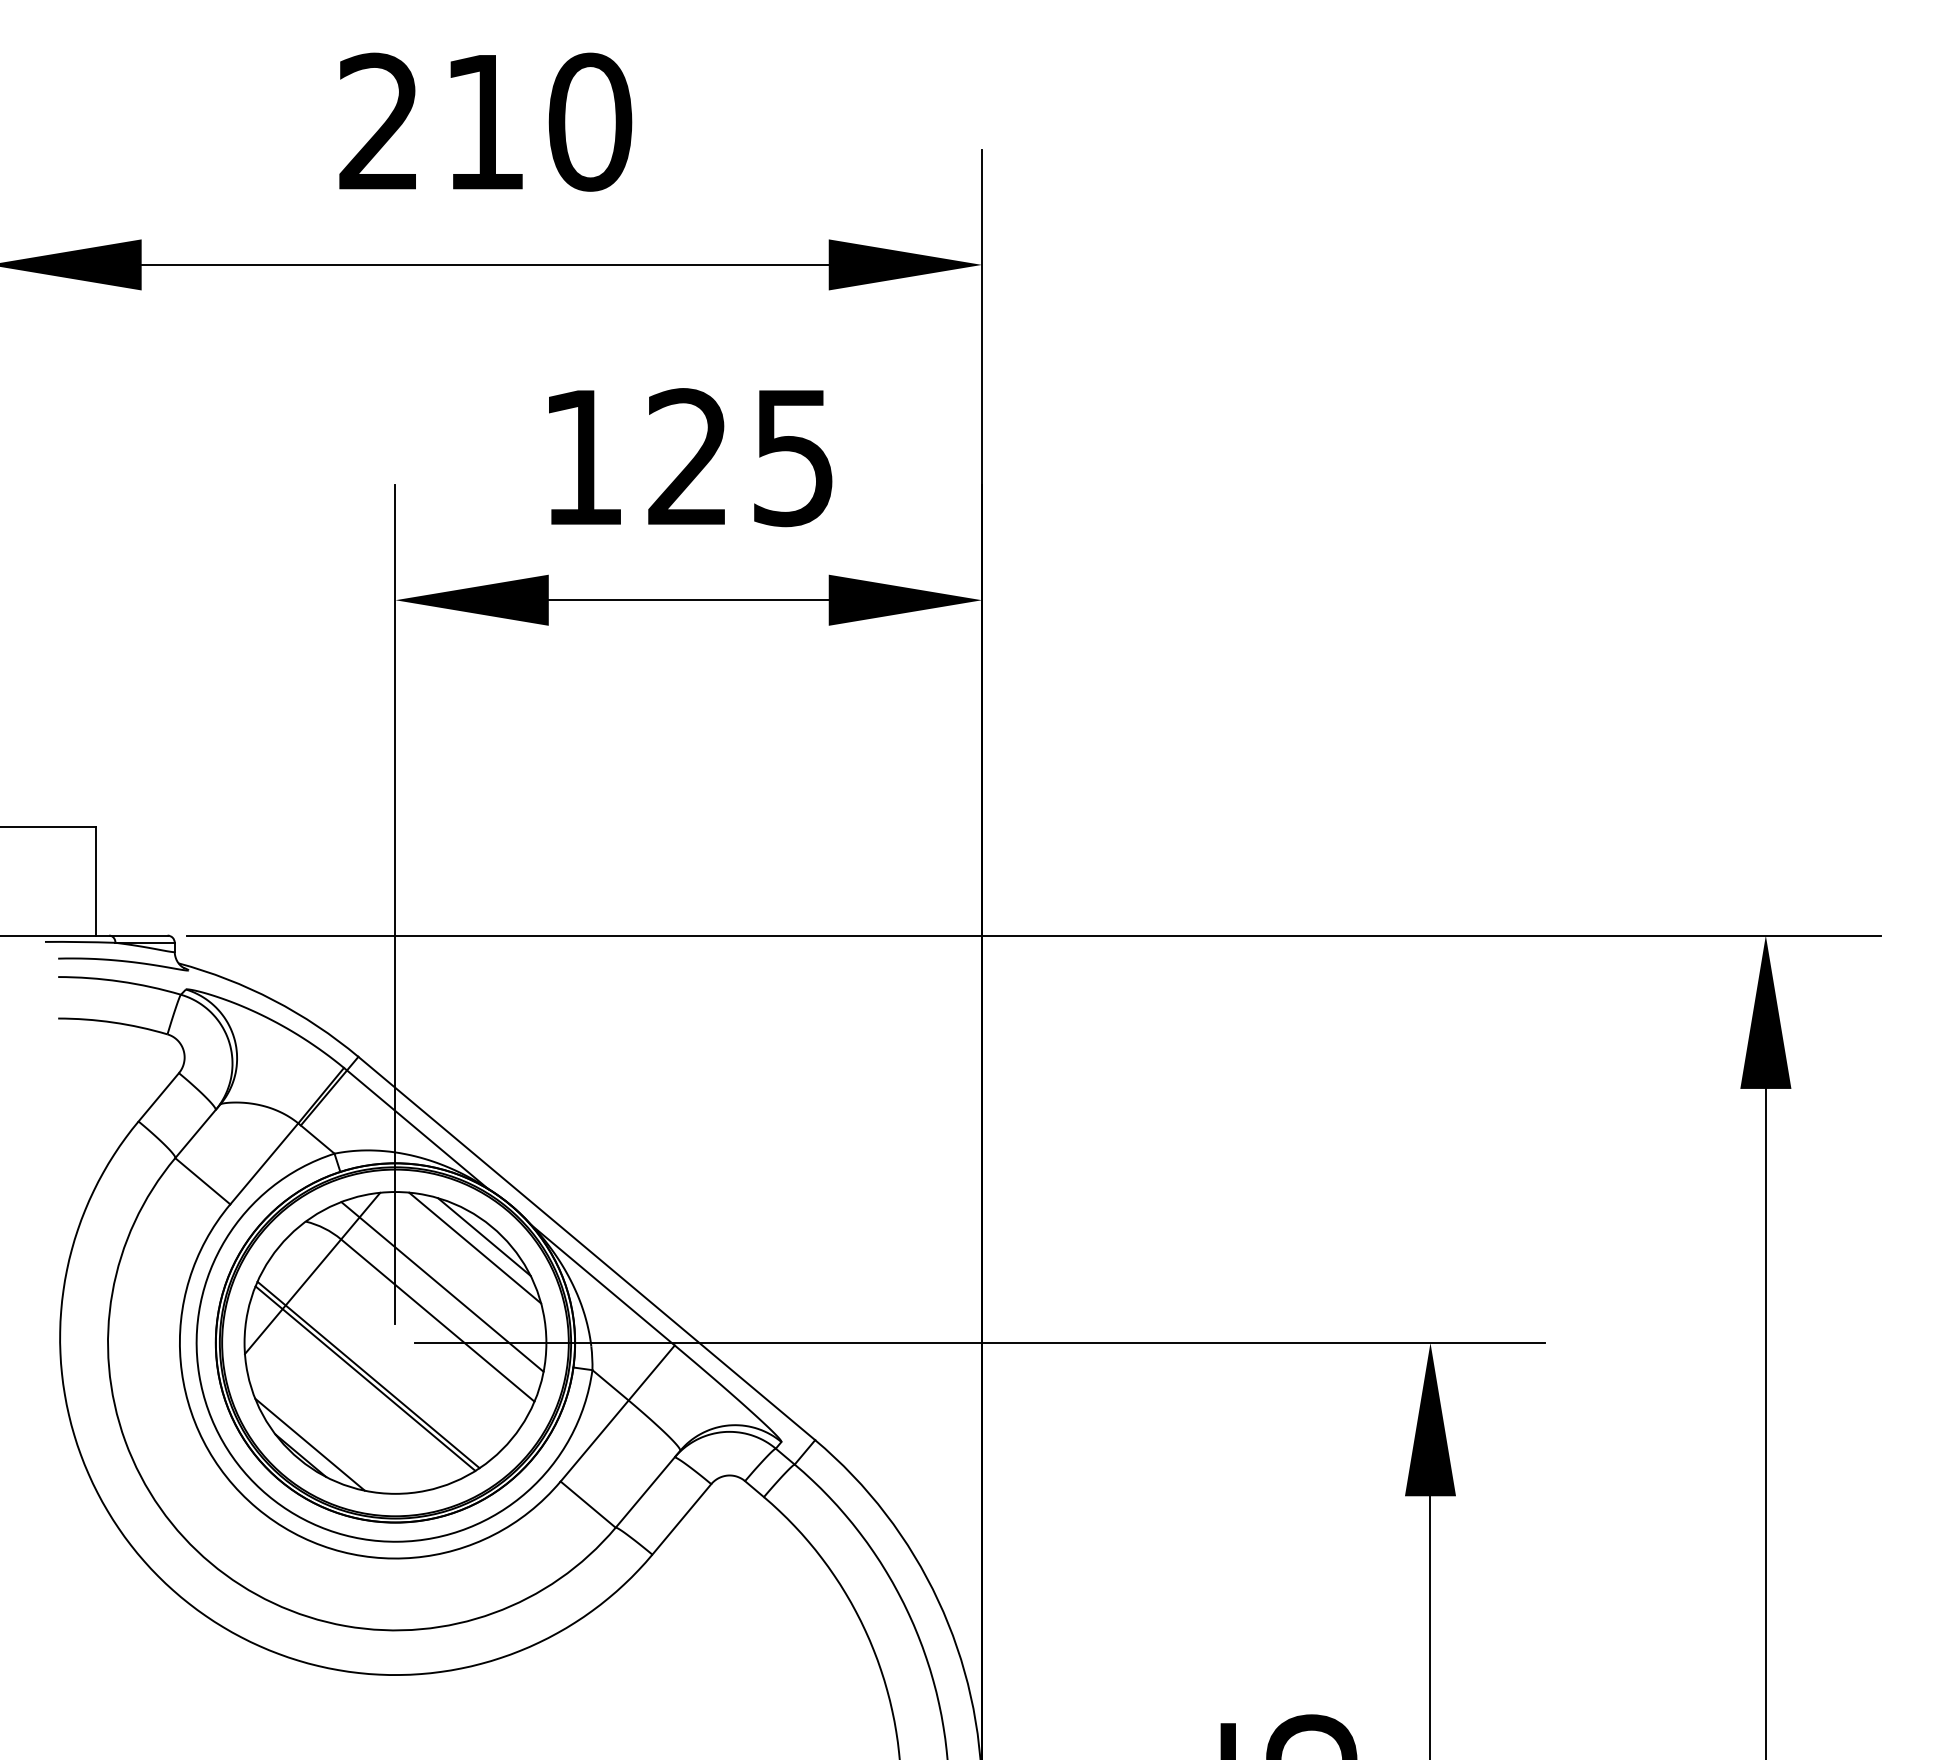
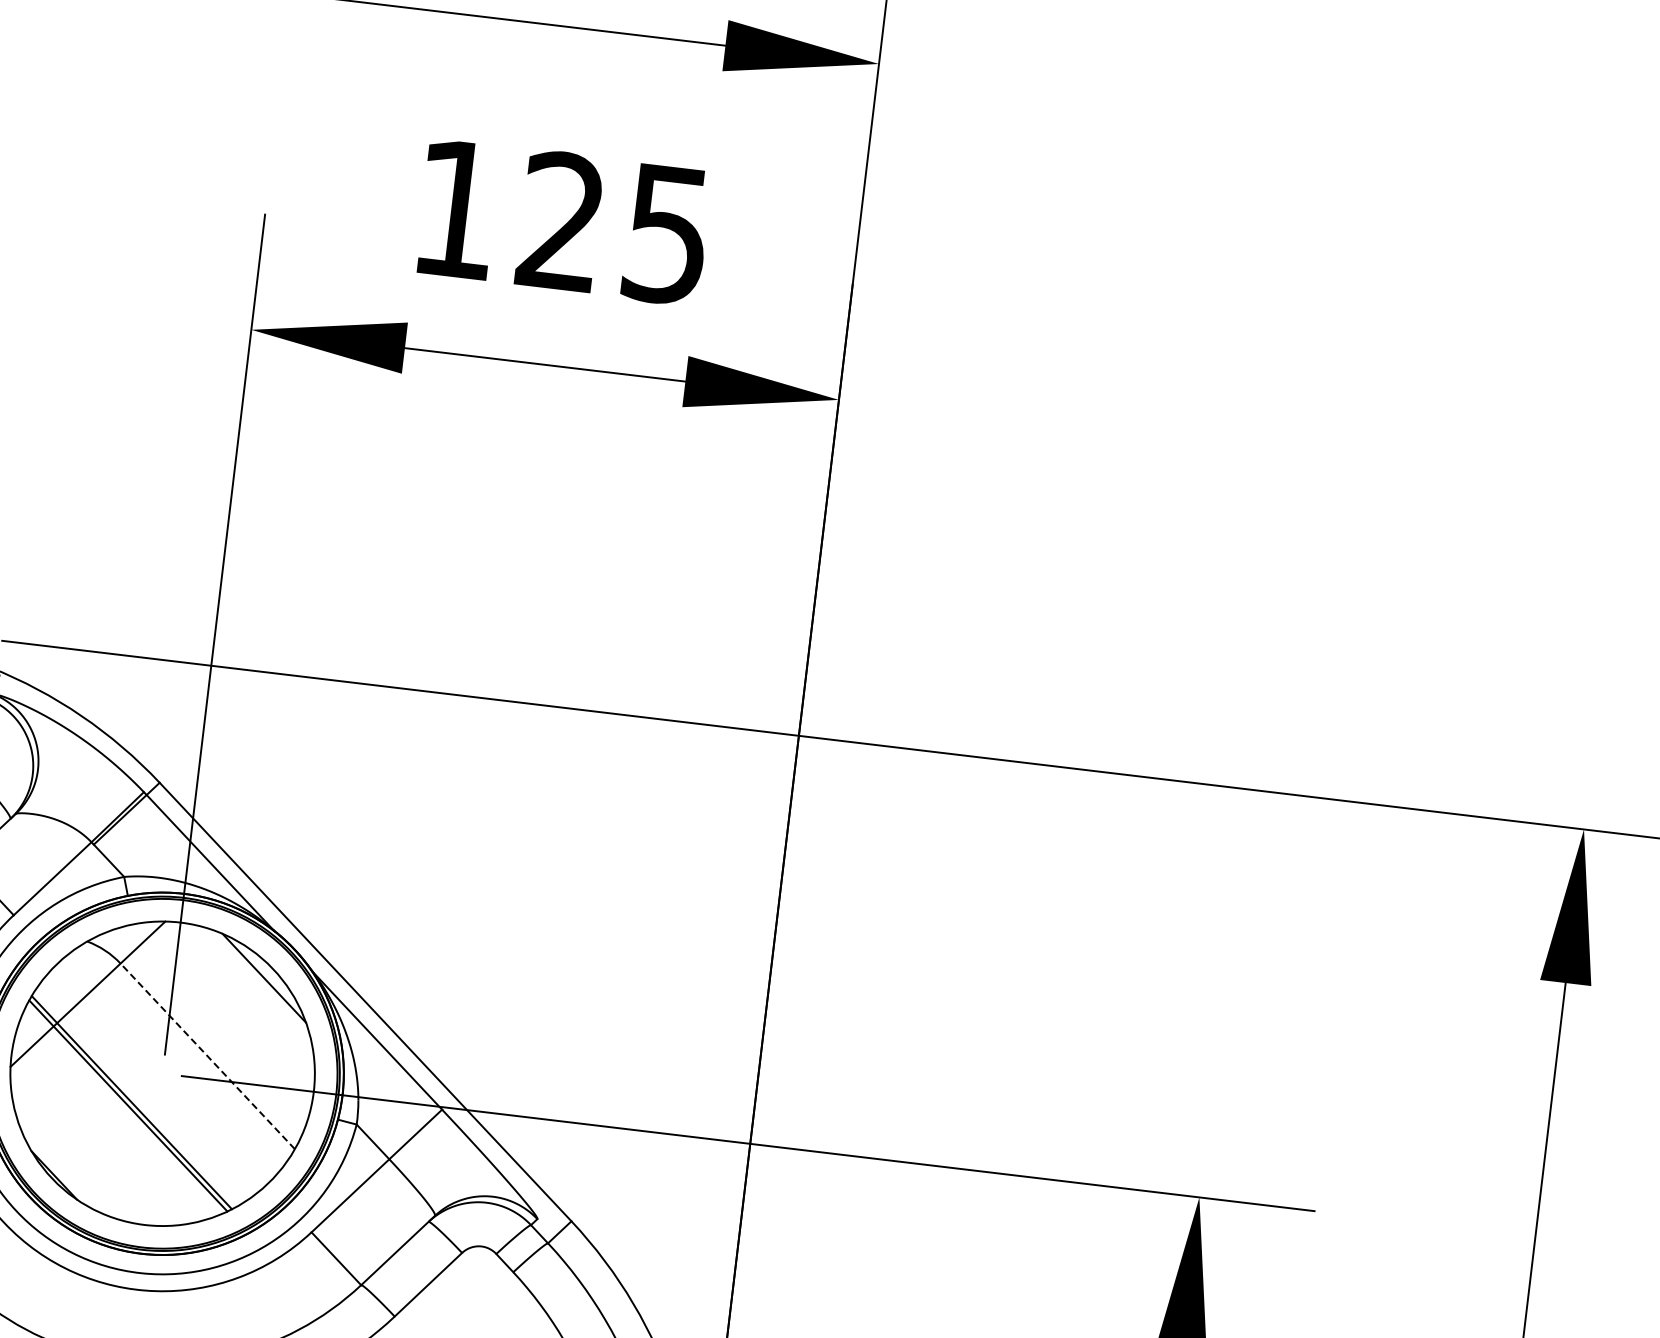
line: (475, 1247) -> (254, 987), removed
line: (442, 1286) -> (216, 1022), removed
line: (437, 1320) -> (207, 1056), solid -> dashed
line: (309, 1444) -> (64, 1165), removed

